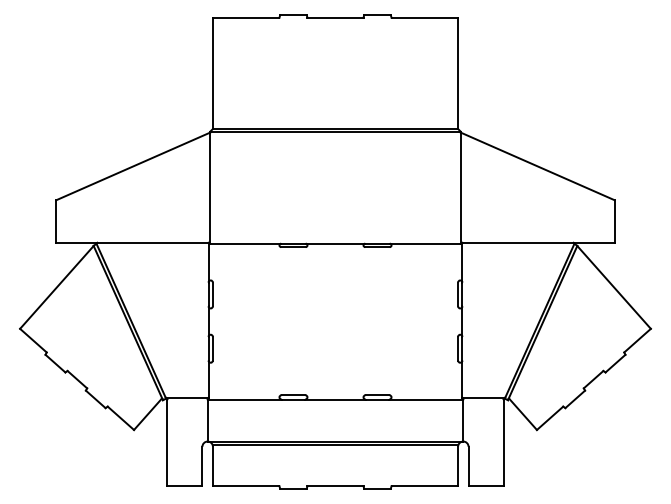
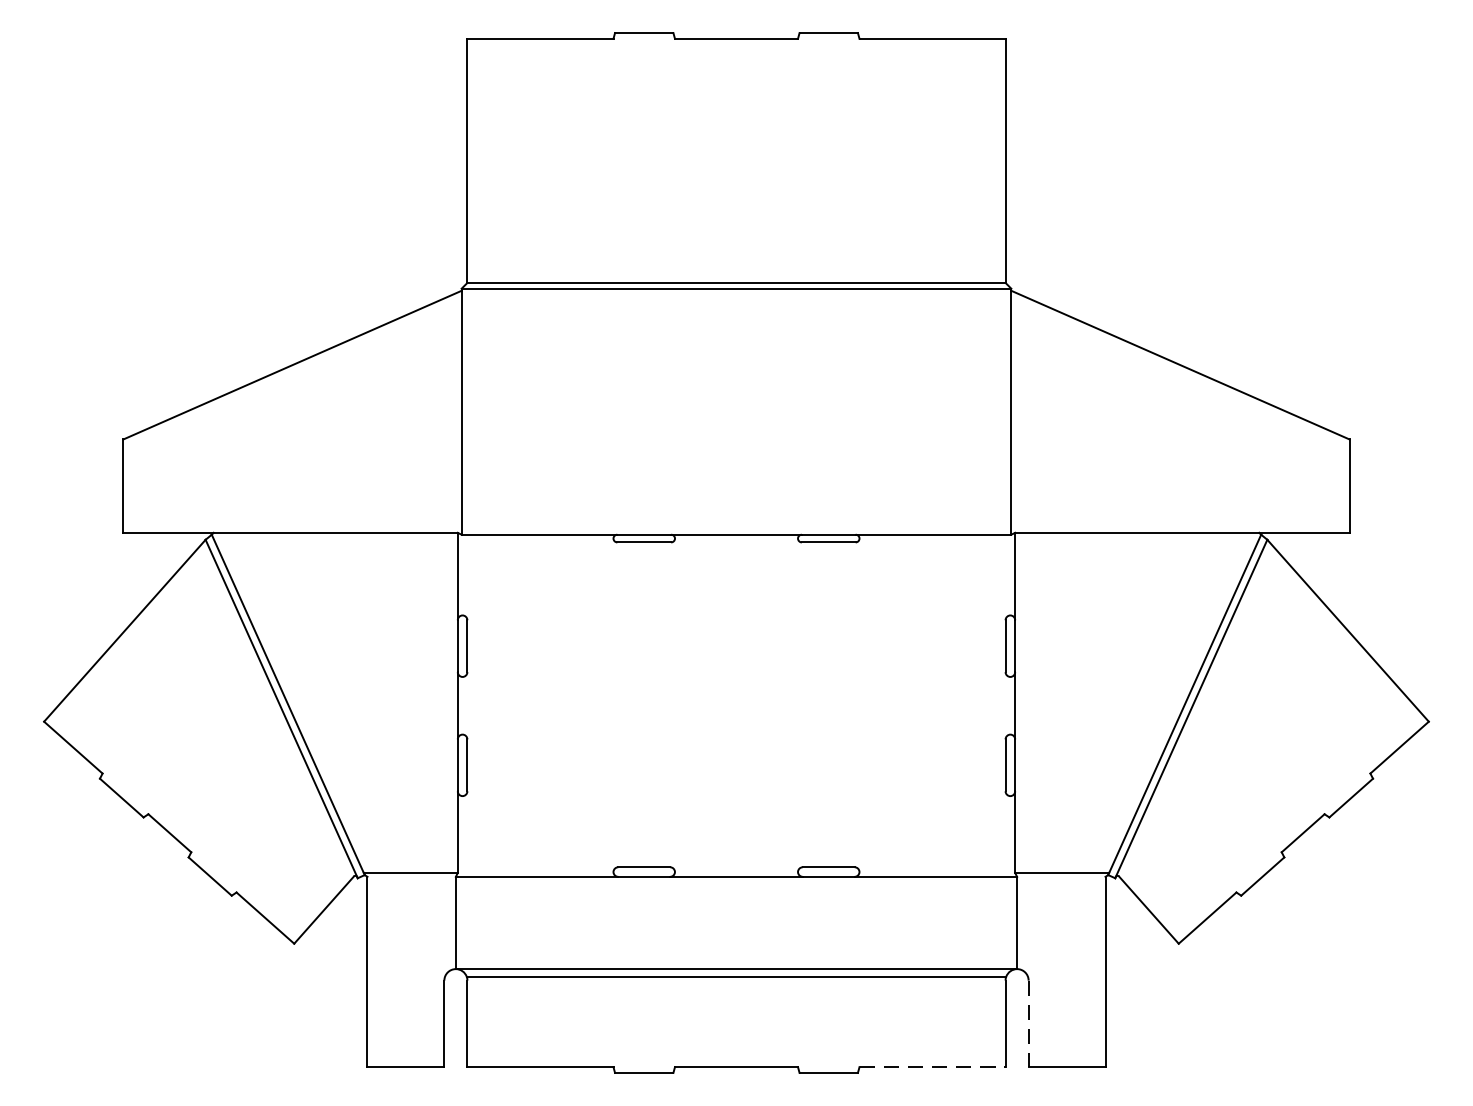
line: (468, 466) -> (1028, 1023), solid -> dashed
line: (425, 486) -> (934, 1067), solid -> dashed

